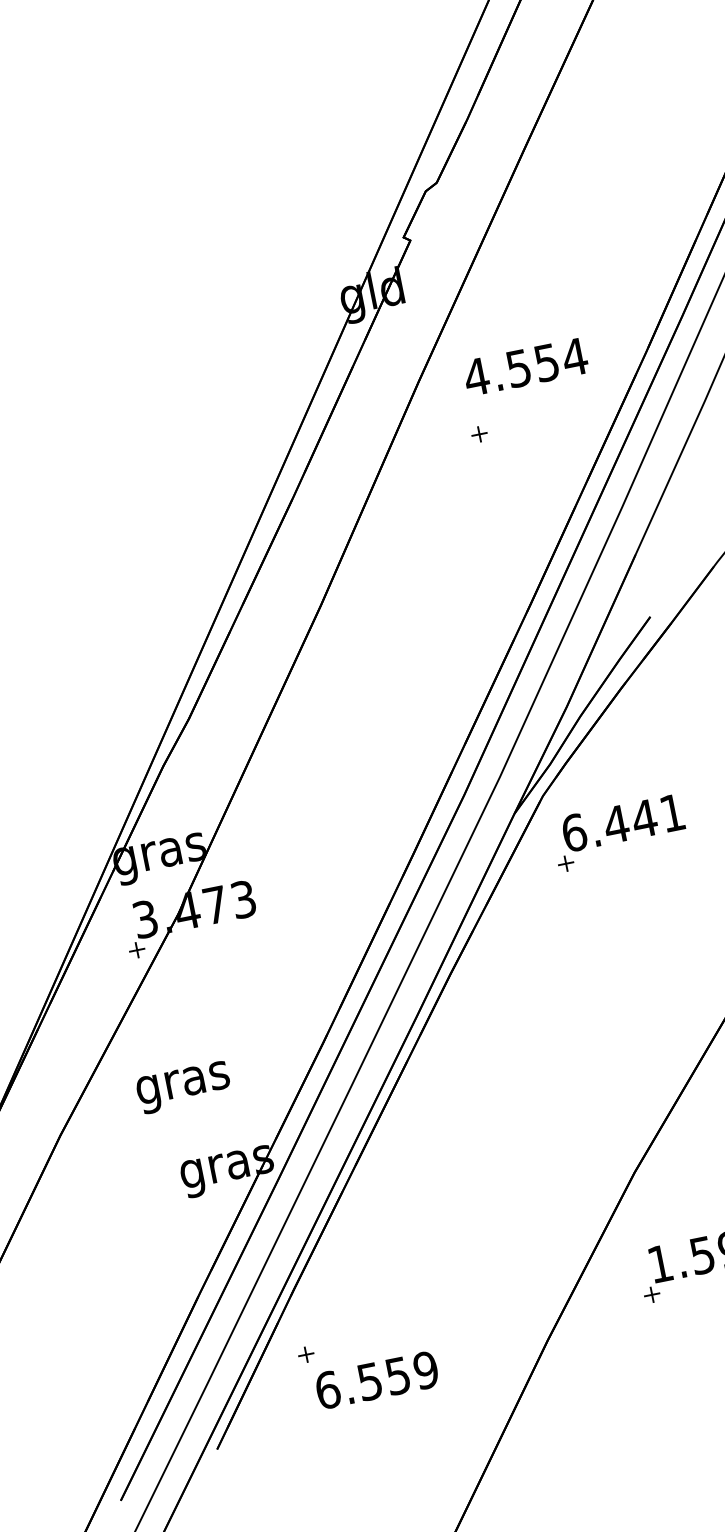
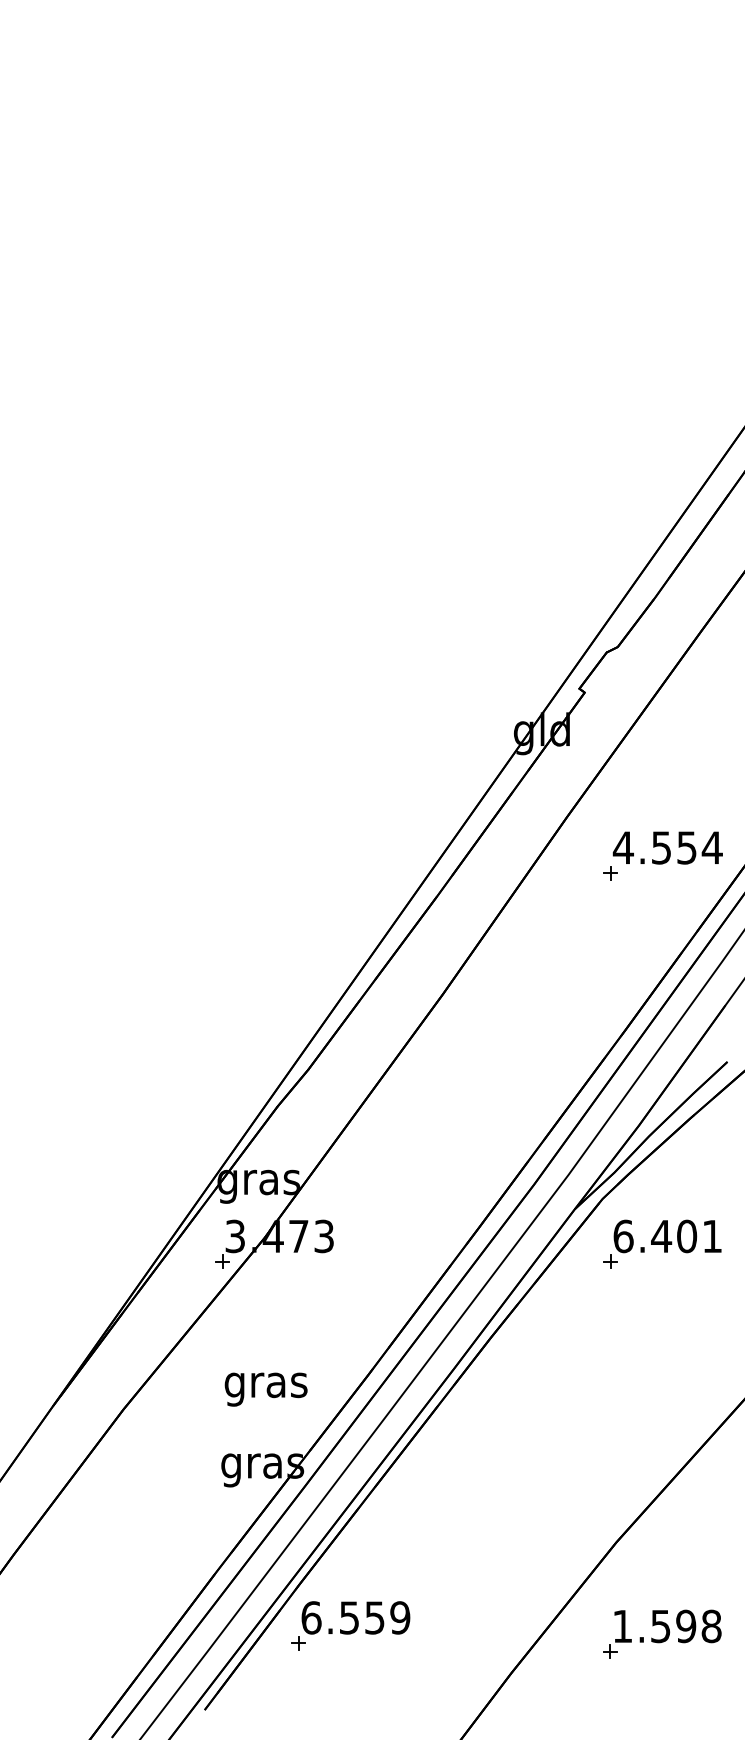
text: (525, 366) -> (667, 847), moved
text: (644, 818) -> (686, 1236), 6.441 -> 6.401
text: (183, 1087) -> (265, 1389), moved
text: (376, 1379) -> (355, 1617), moved

